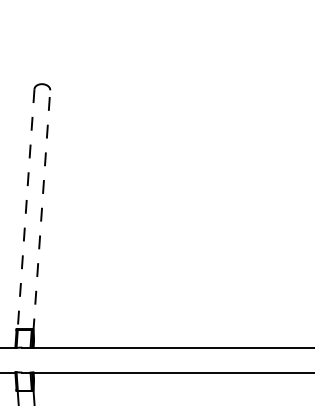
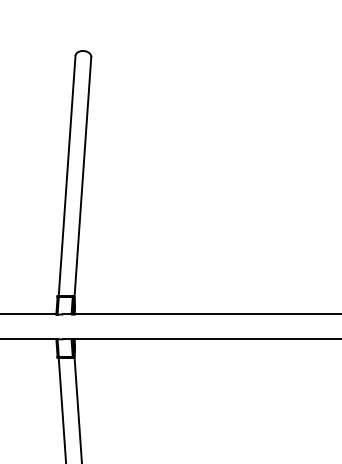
line: (26, 209) -> (67, 176), dashed -> solid
line: (41, 210) -> (82, 177), dashed -> solid

